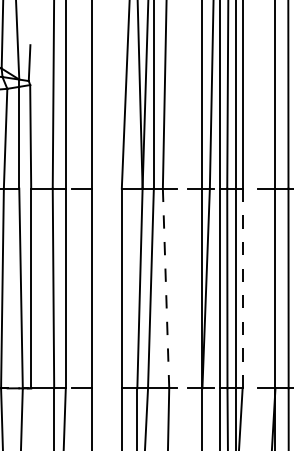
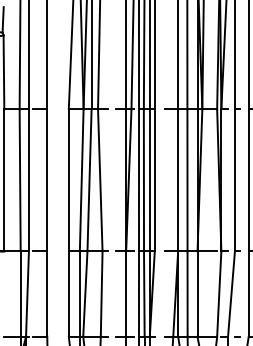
line: (166, 287) -> (100, 179), dashed -> solid
line: (242, 287) -> (154, 179), dashed -> solid

